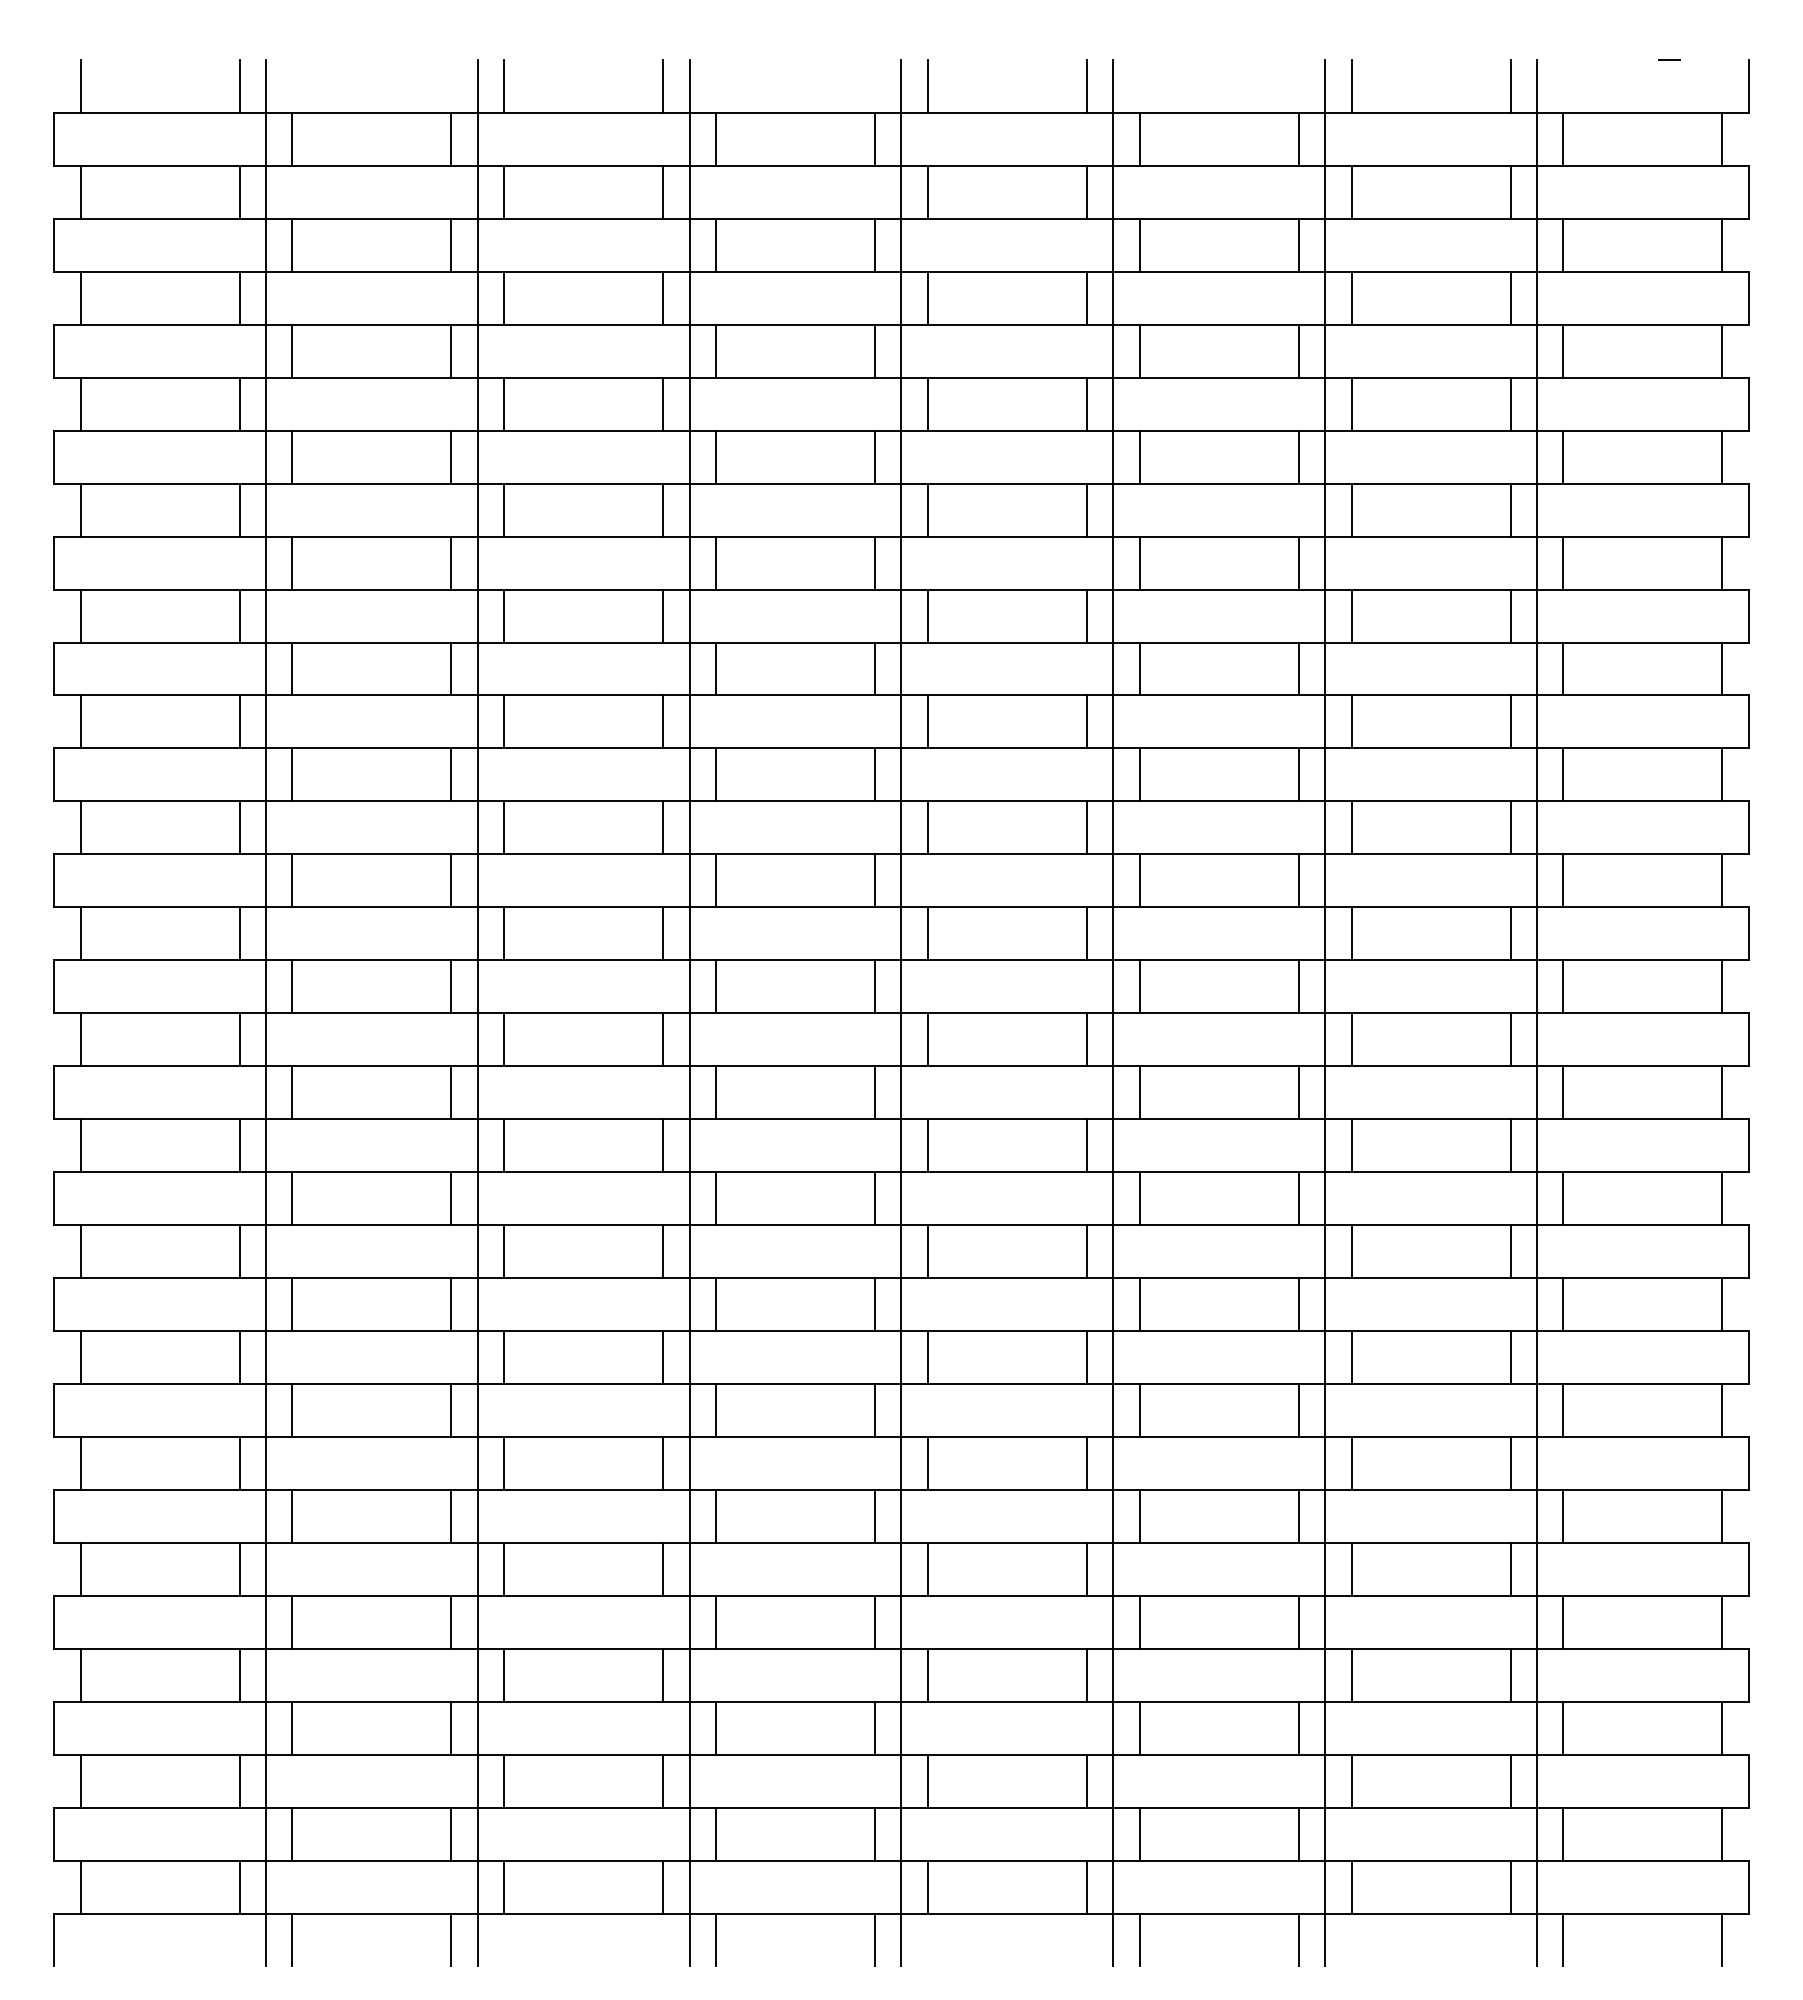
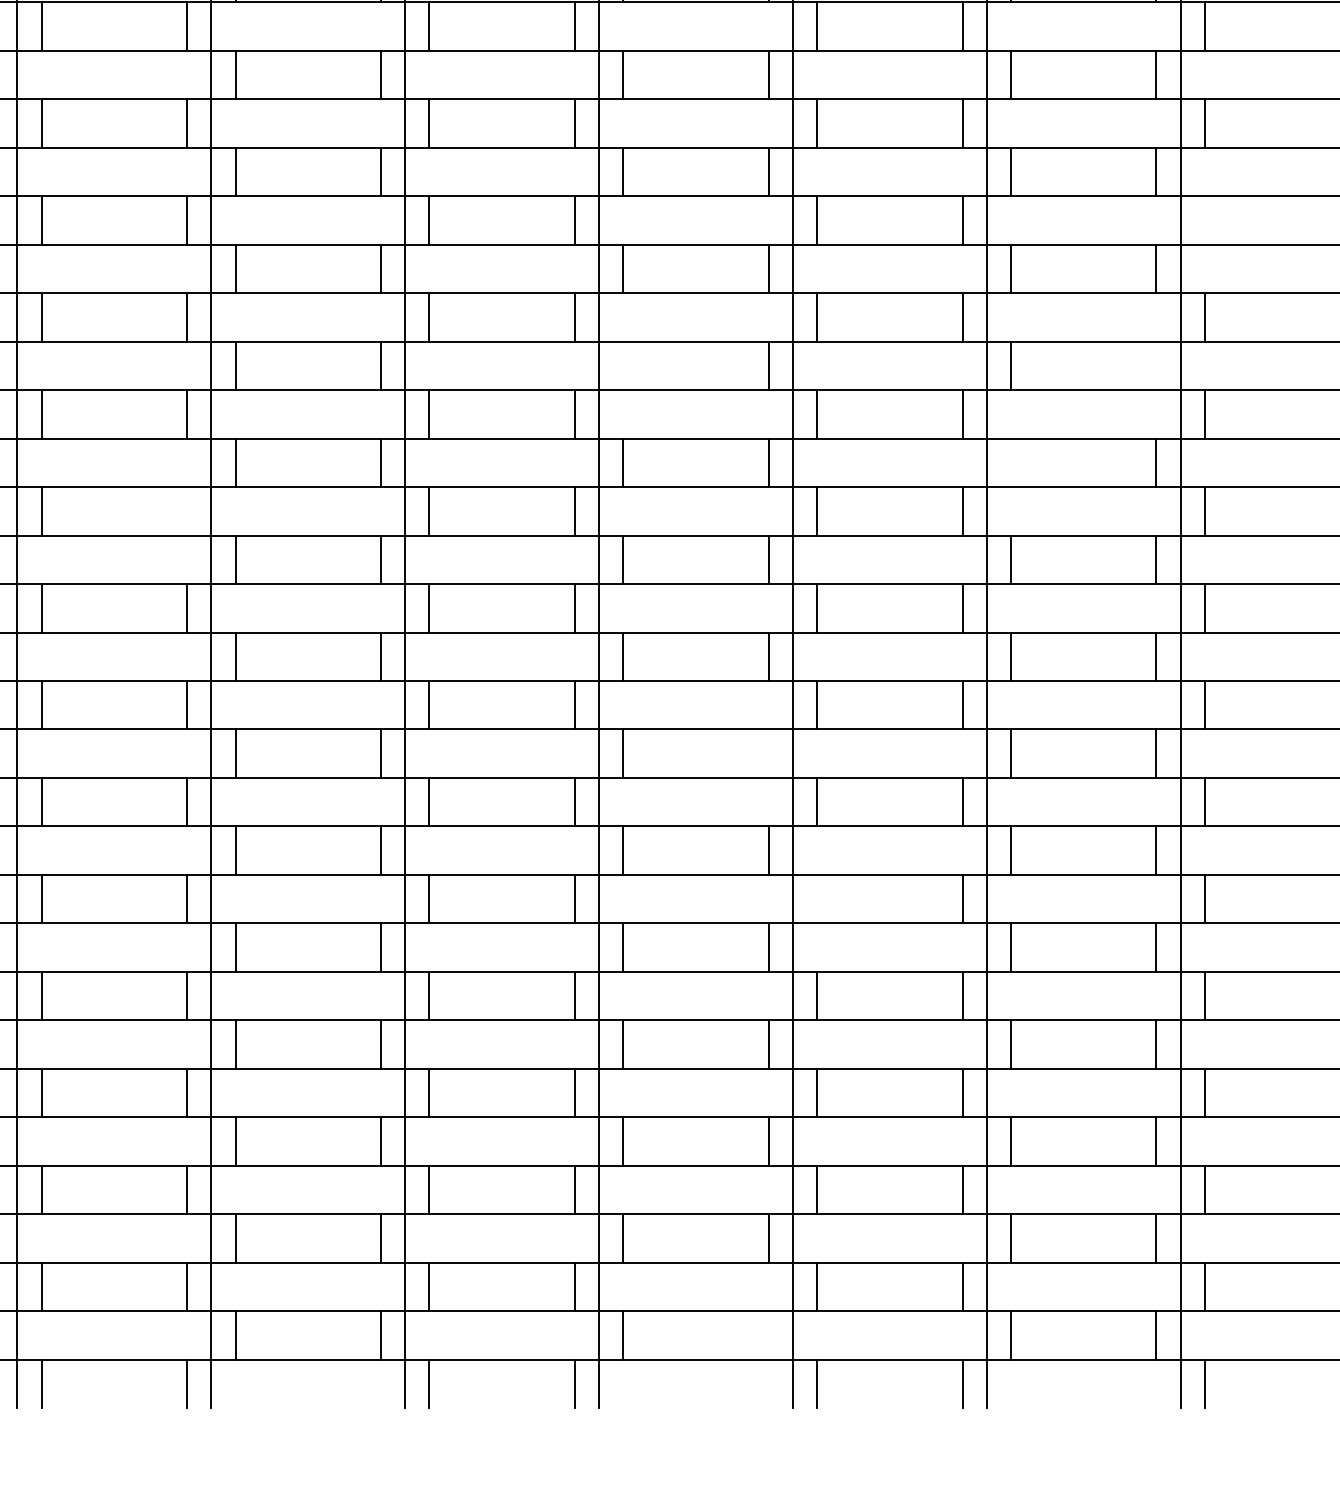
line: (1563, 668) -> (1204, 220), removed
line: (927, 827) -> (622, 365), removed
line: (1510, 827) -> (1156, 365), removed
line: (1351, 933) -> (1010, 462), removed
line: (451, 986) -> (187, 511), removed
line: (1086, 1251) -> (768, 753), removed
line: (1139, 1409) -> (816, 898), removed
line: (1086, 1886) -> (768, 1334), removed

